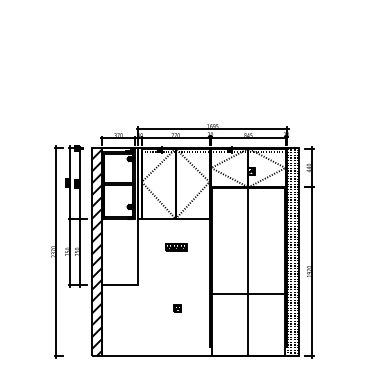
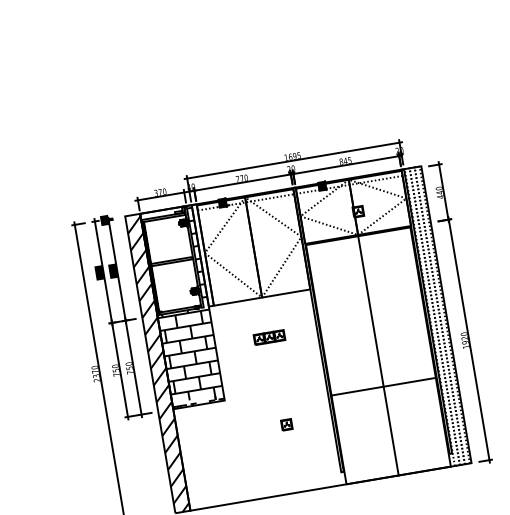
hatch: (120, 216) -> (182, 307), added

